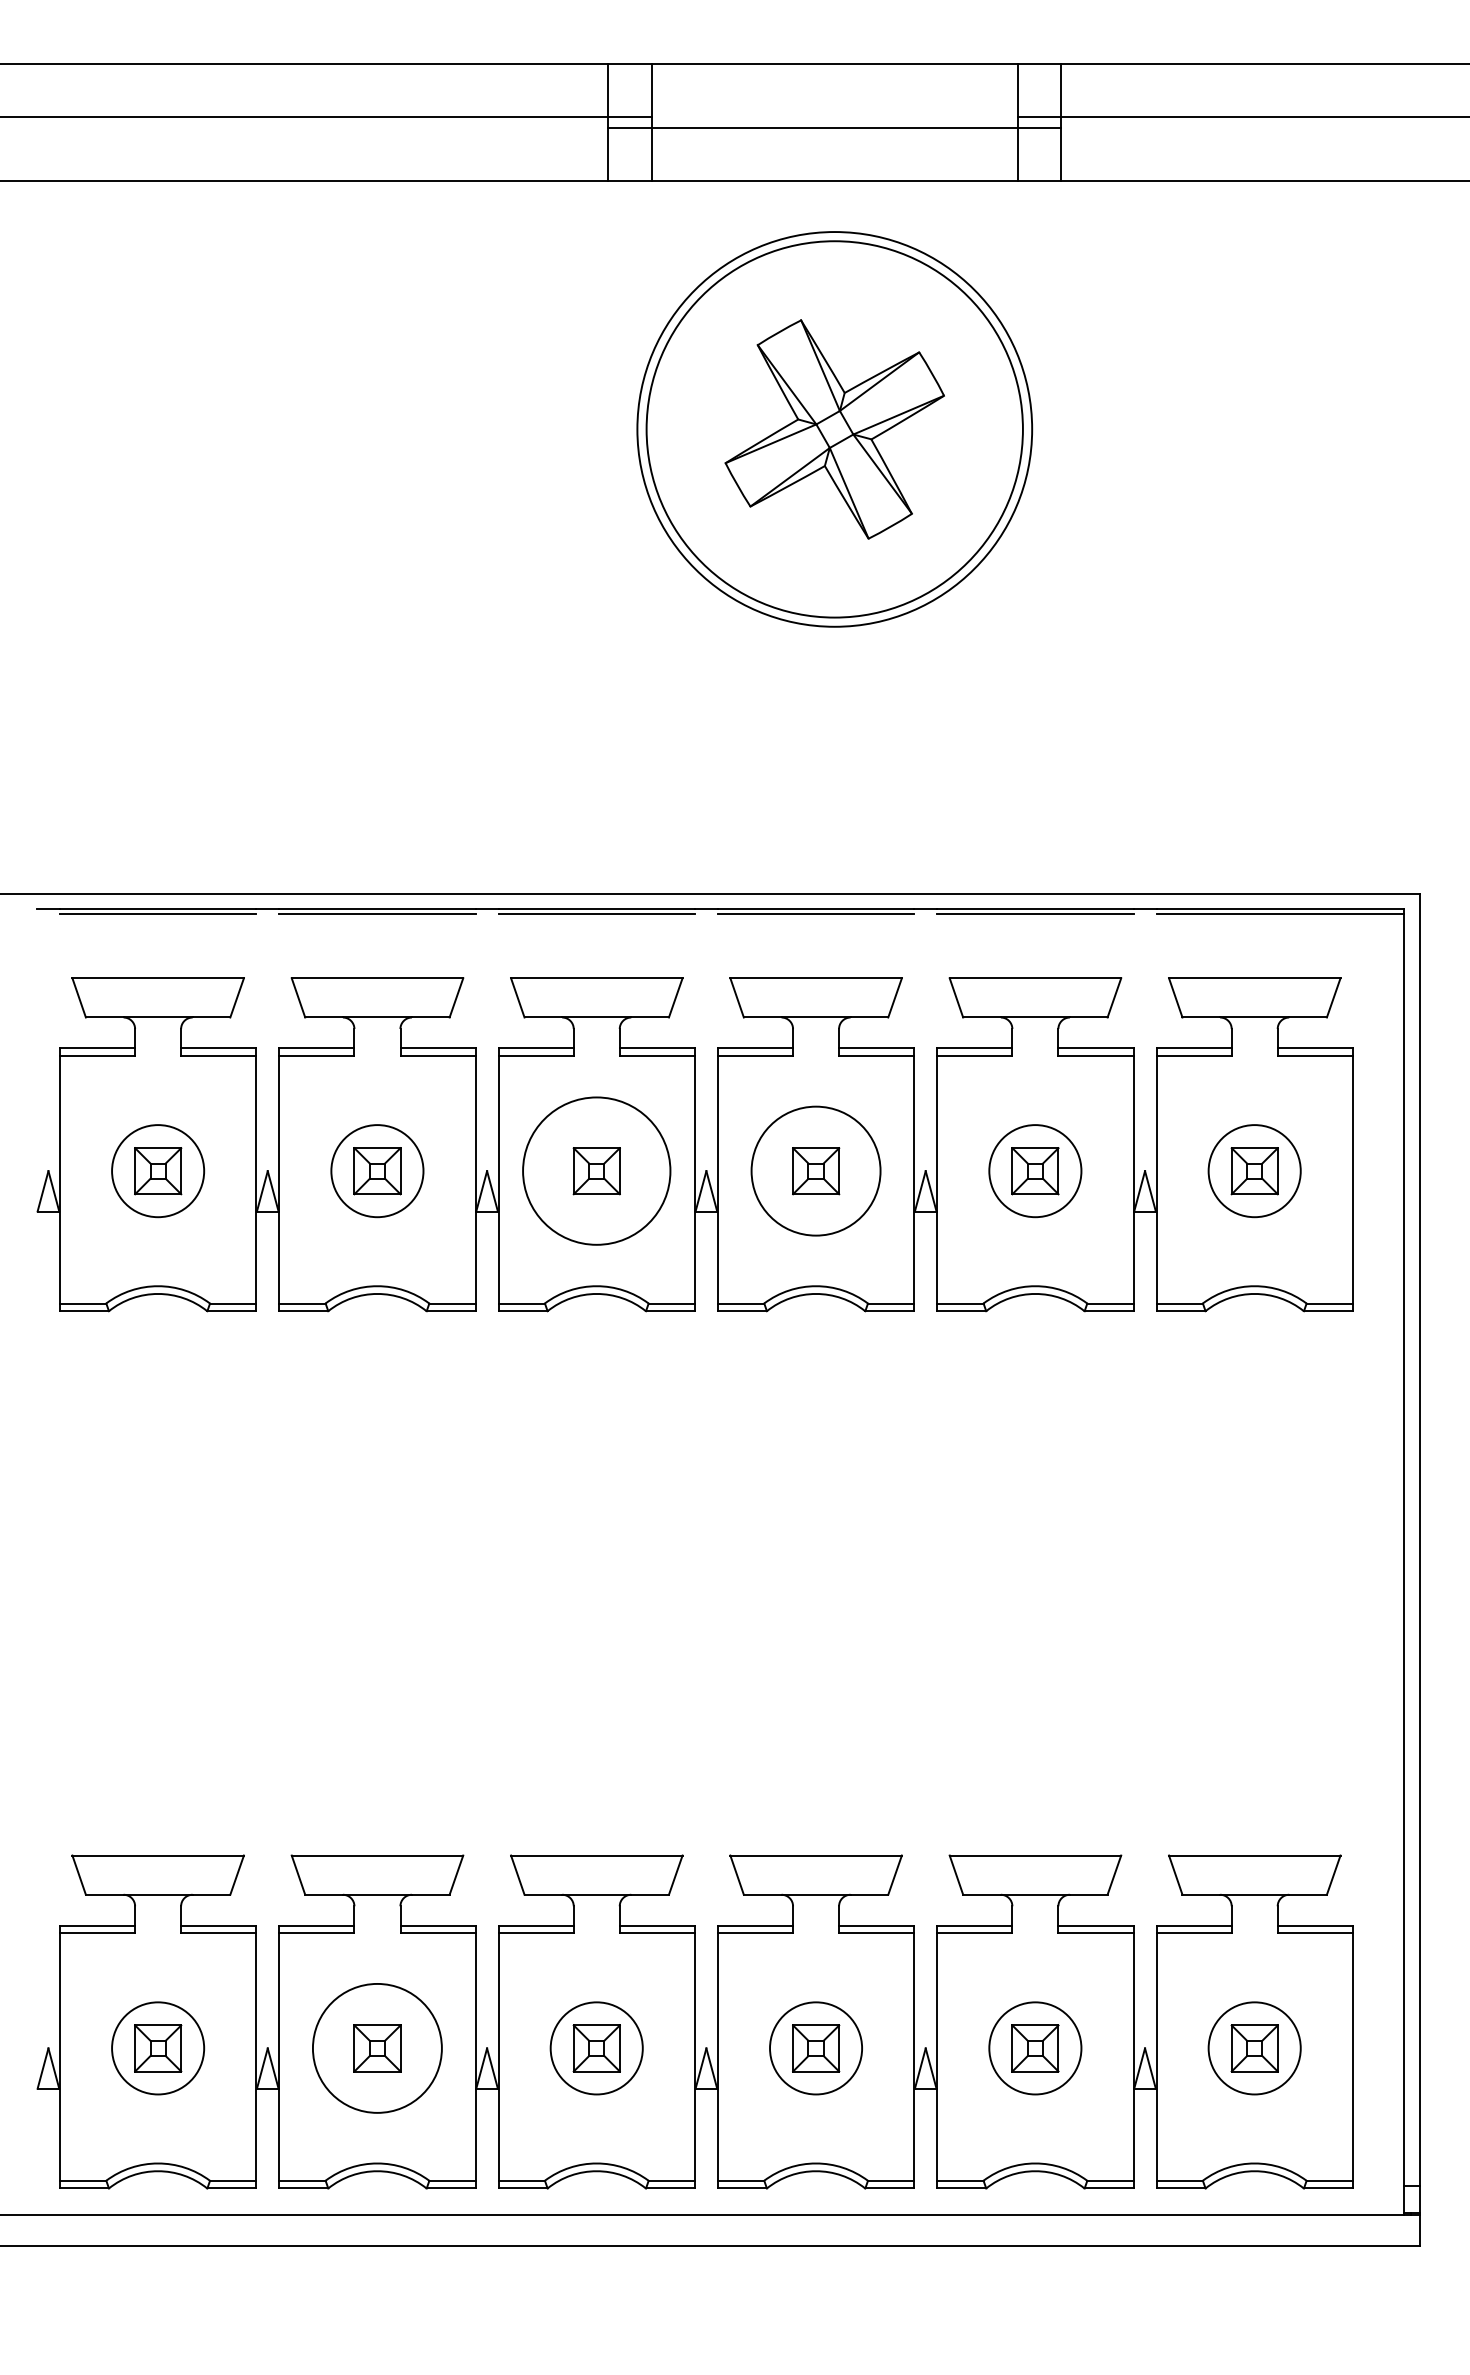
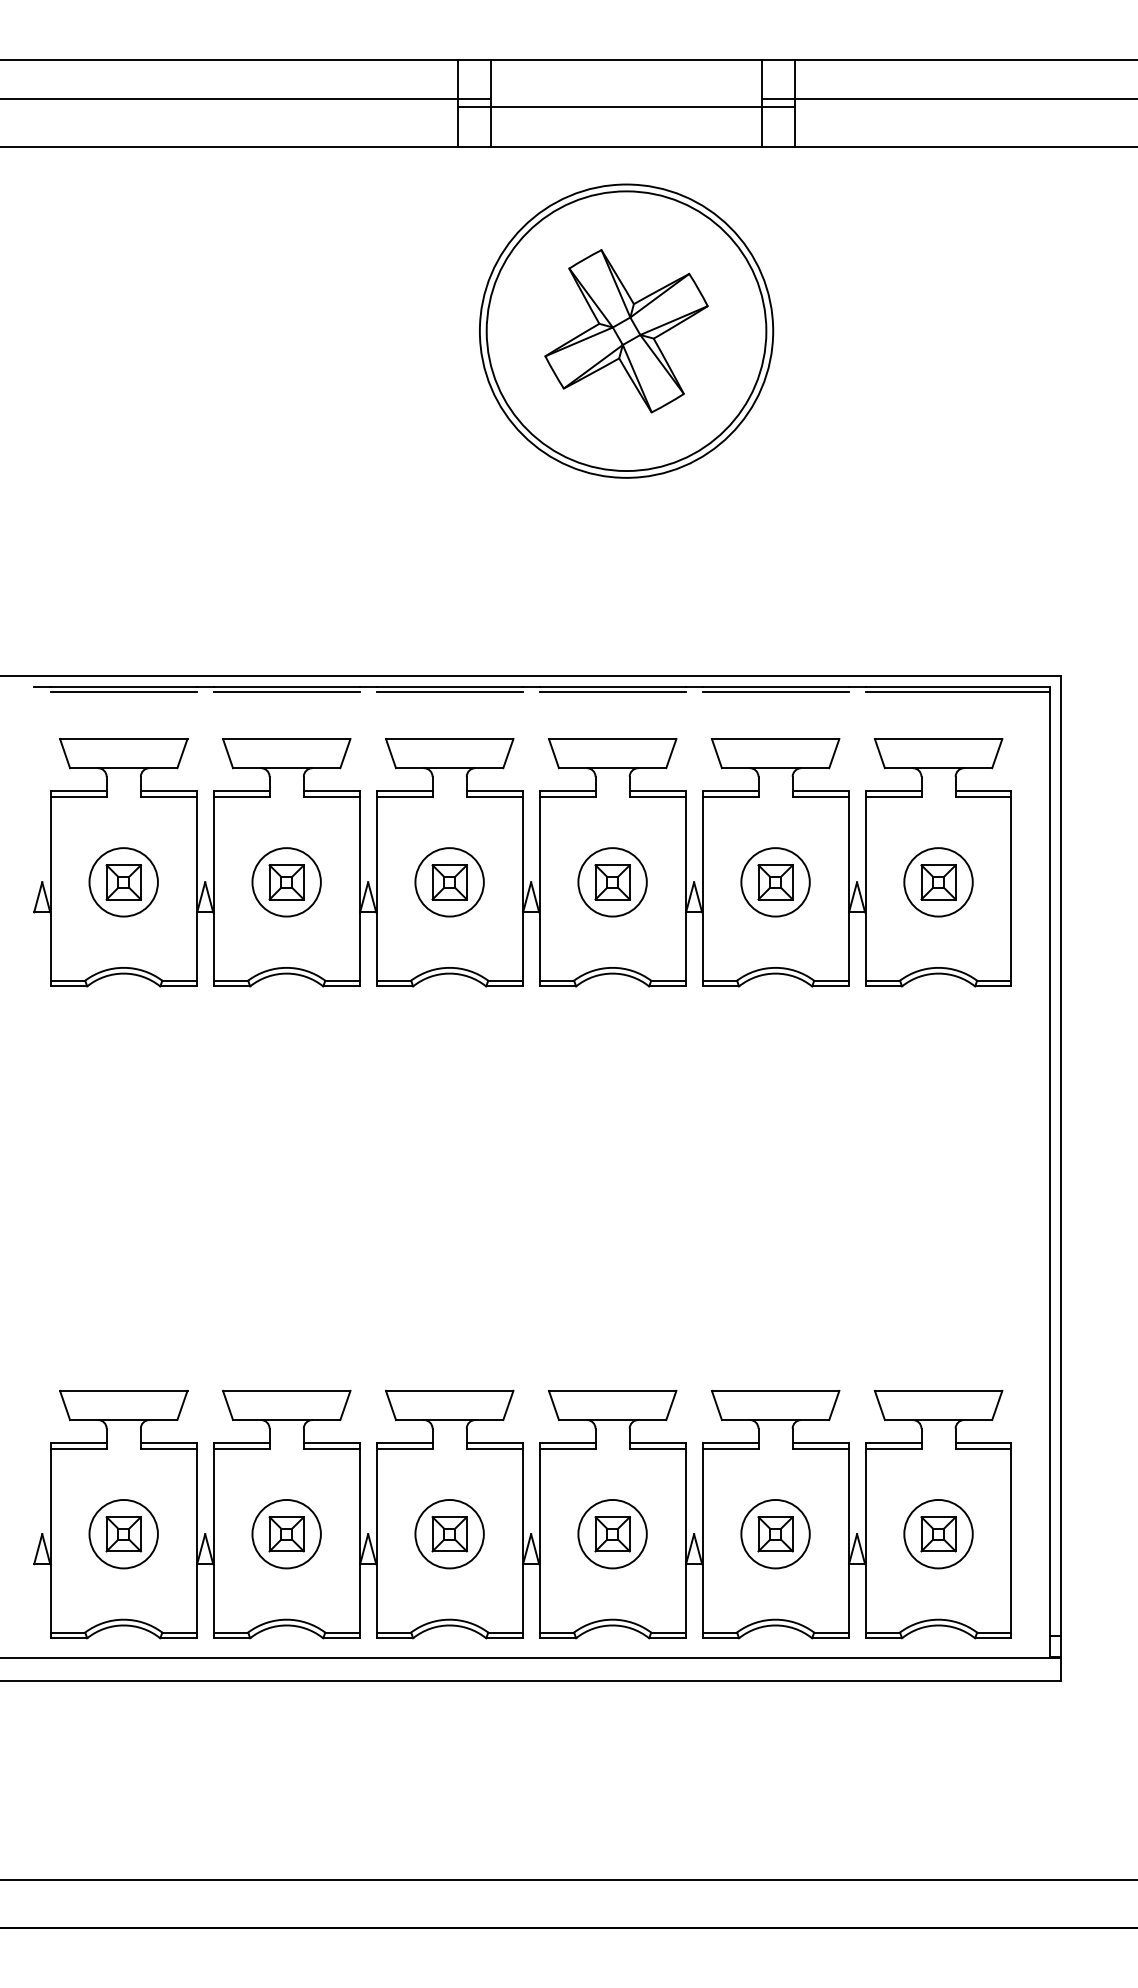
circle: (596, 1171) -> (449, 882), size x0.62
circle: (815, 1171) -> (612, 882), size x0.71
circle: (377, 2047) -> (286, 1533), size x0.71

